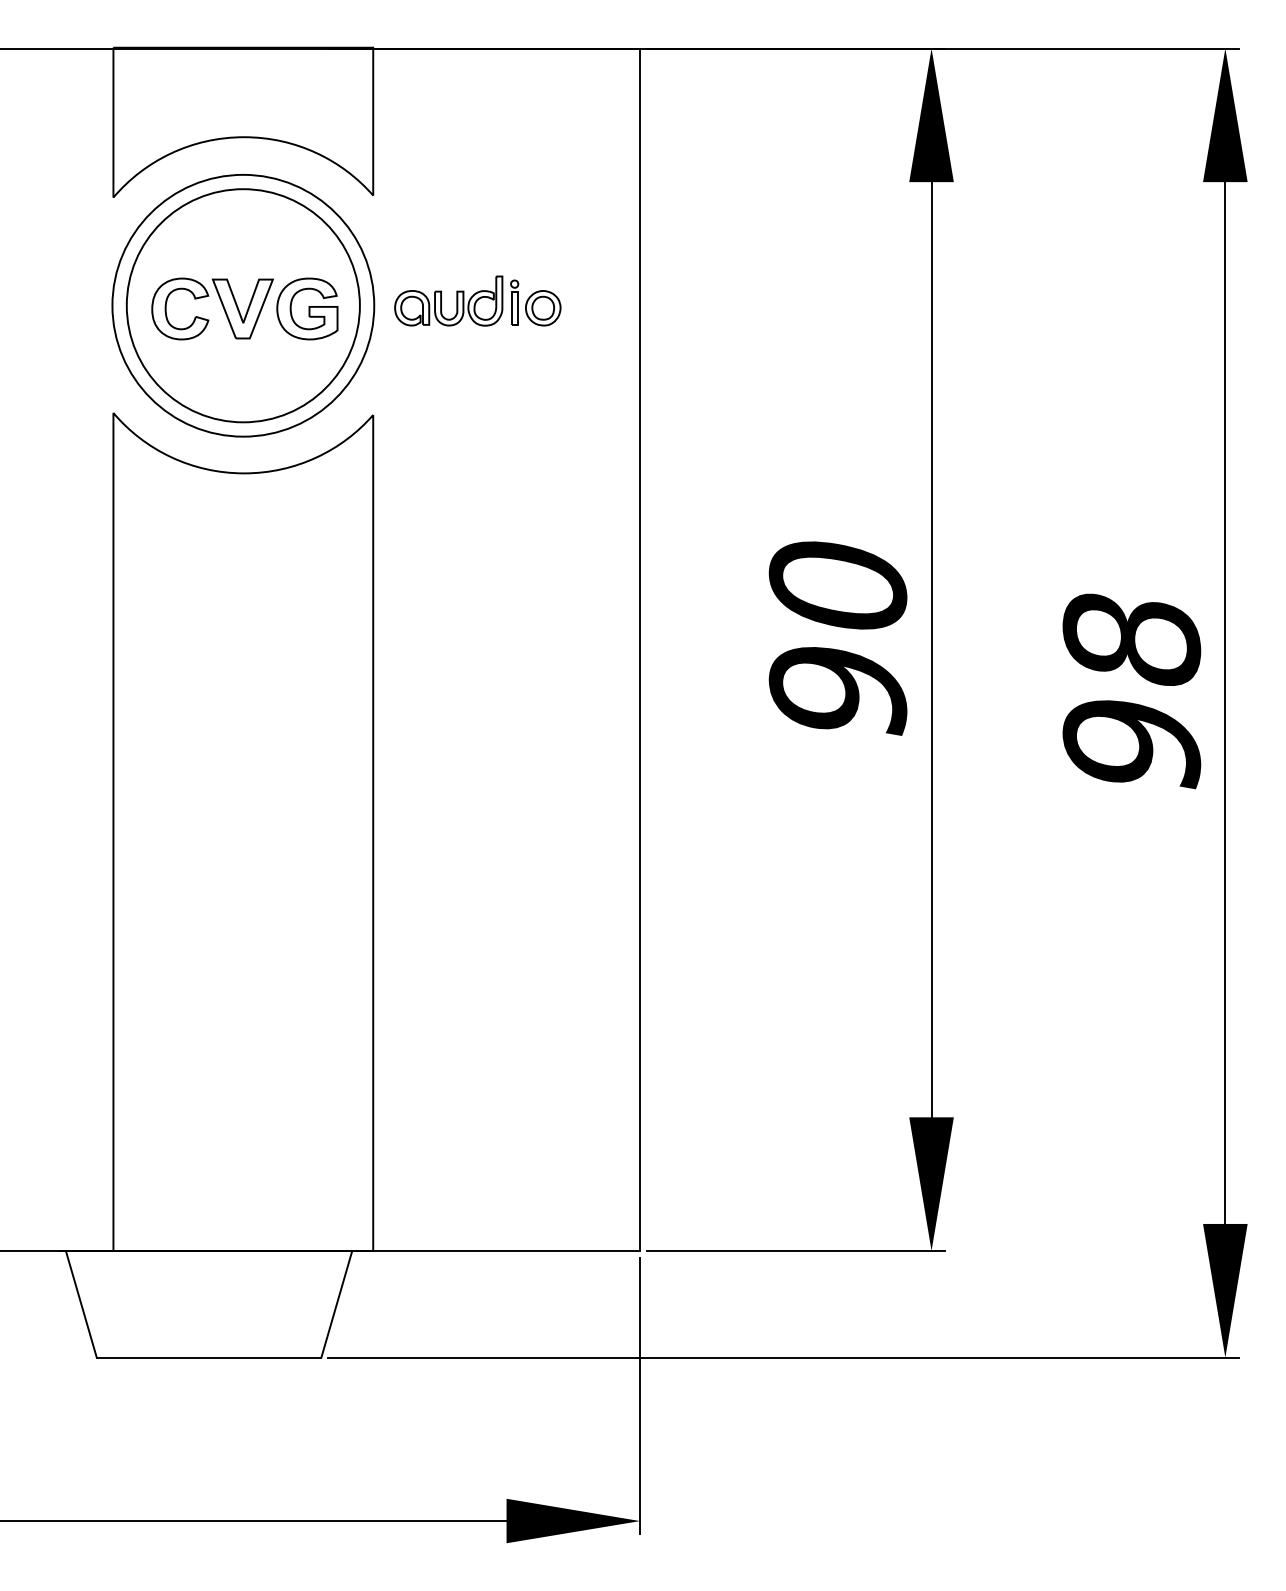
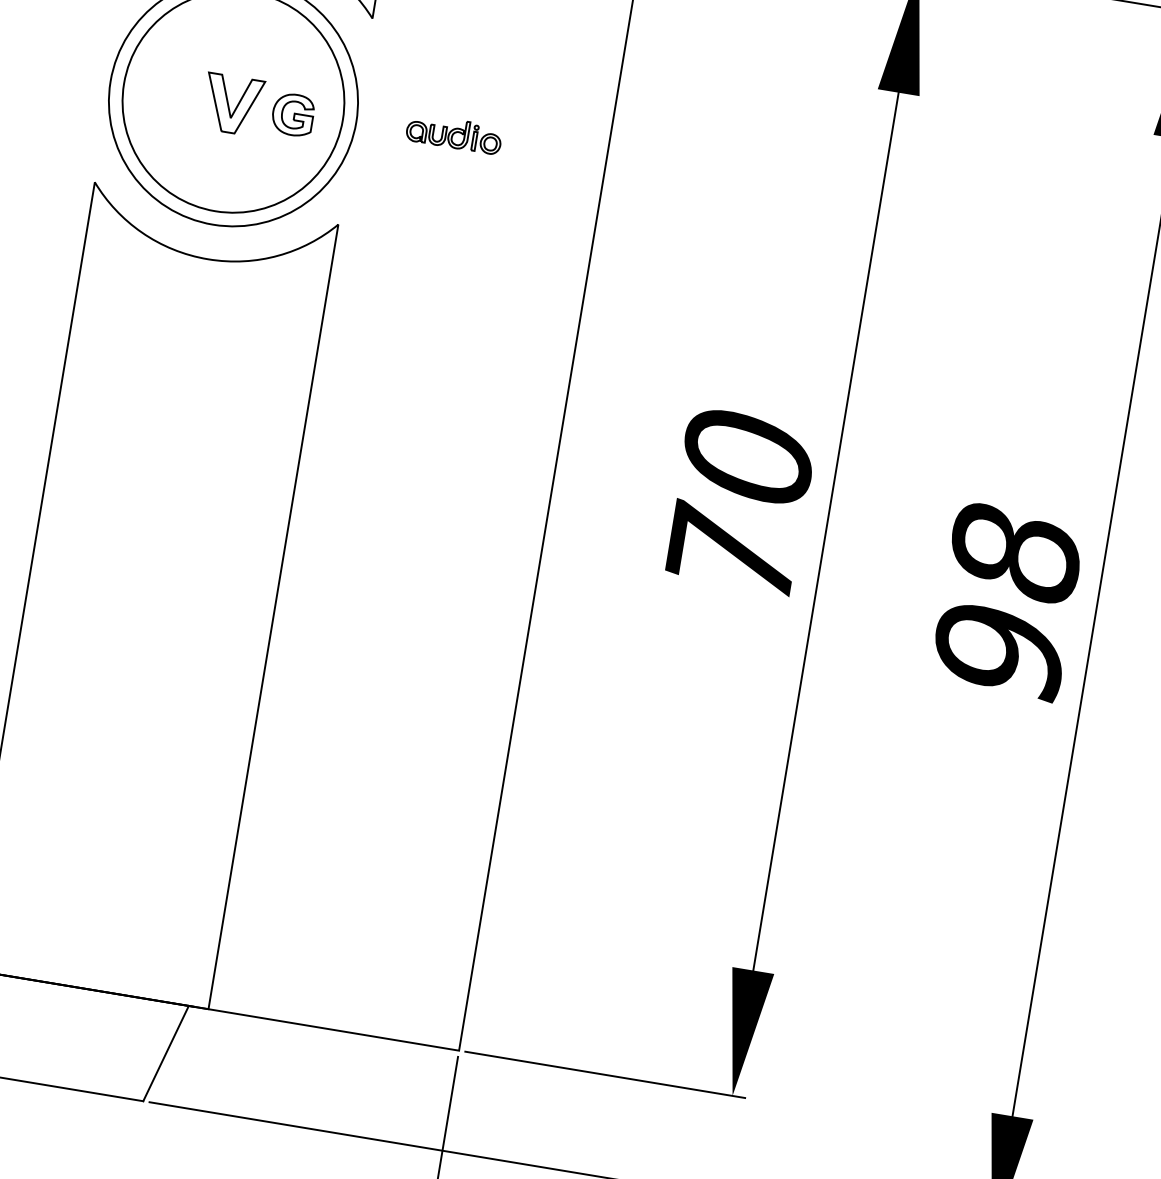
part: (477, 300) -> (454, 133), size x0.6
part: (166, 308) -> (160, 92), removed
part: (307, 308) -> (293, 114), size x0.7
text: (837, 687) -> (731, 552), 90 -> 70

